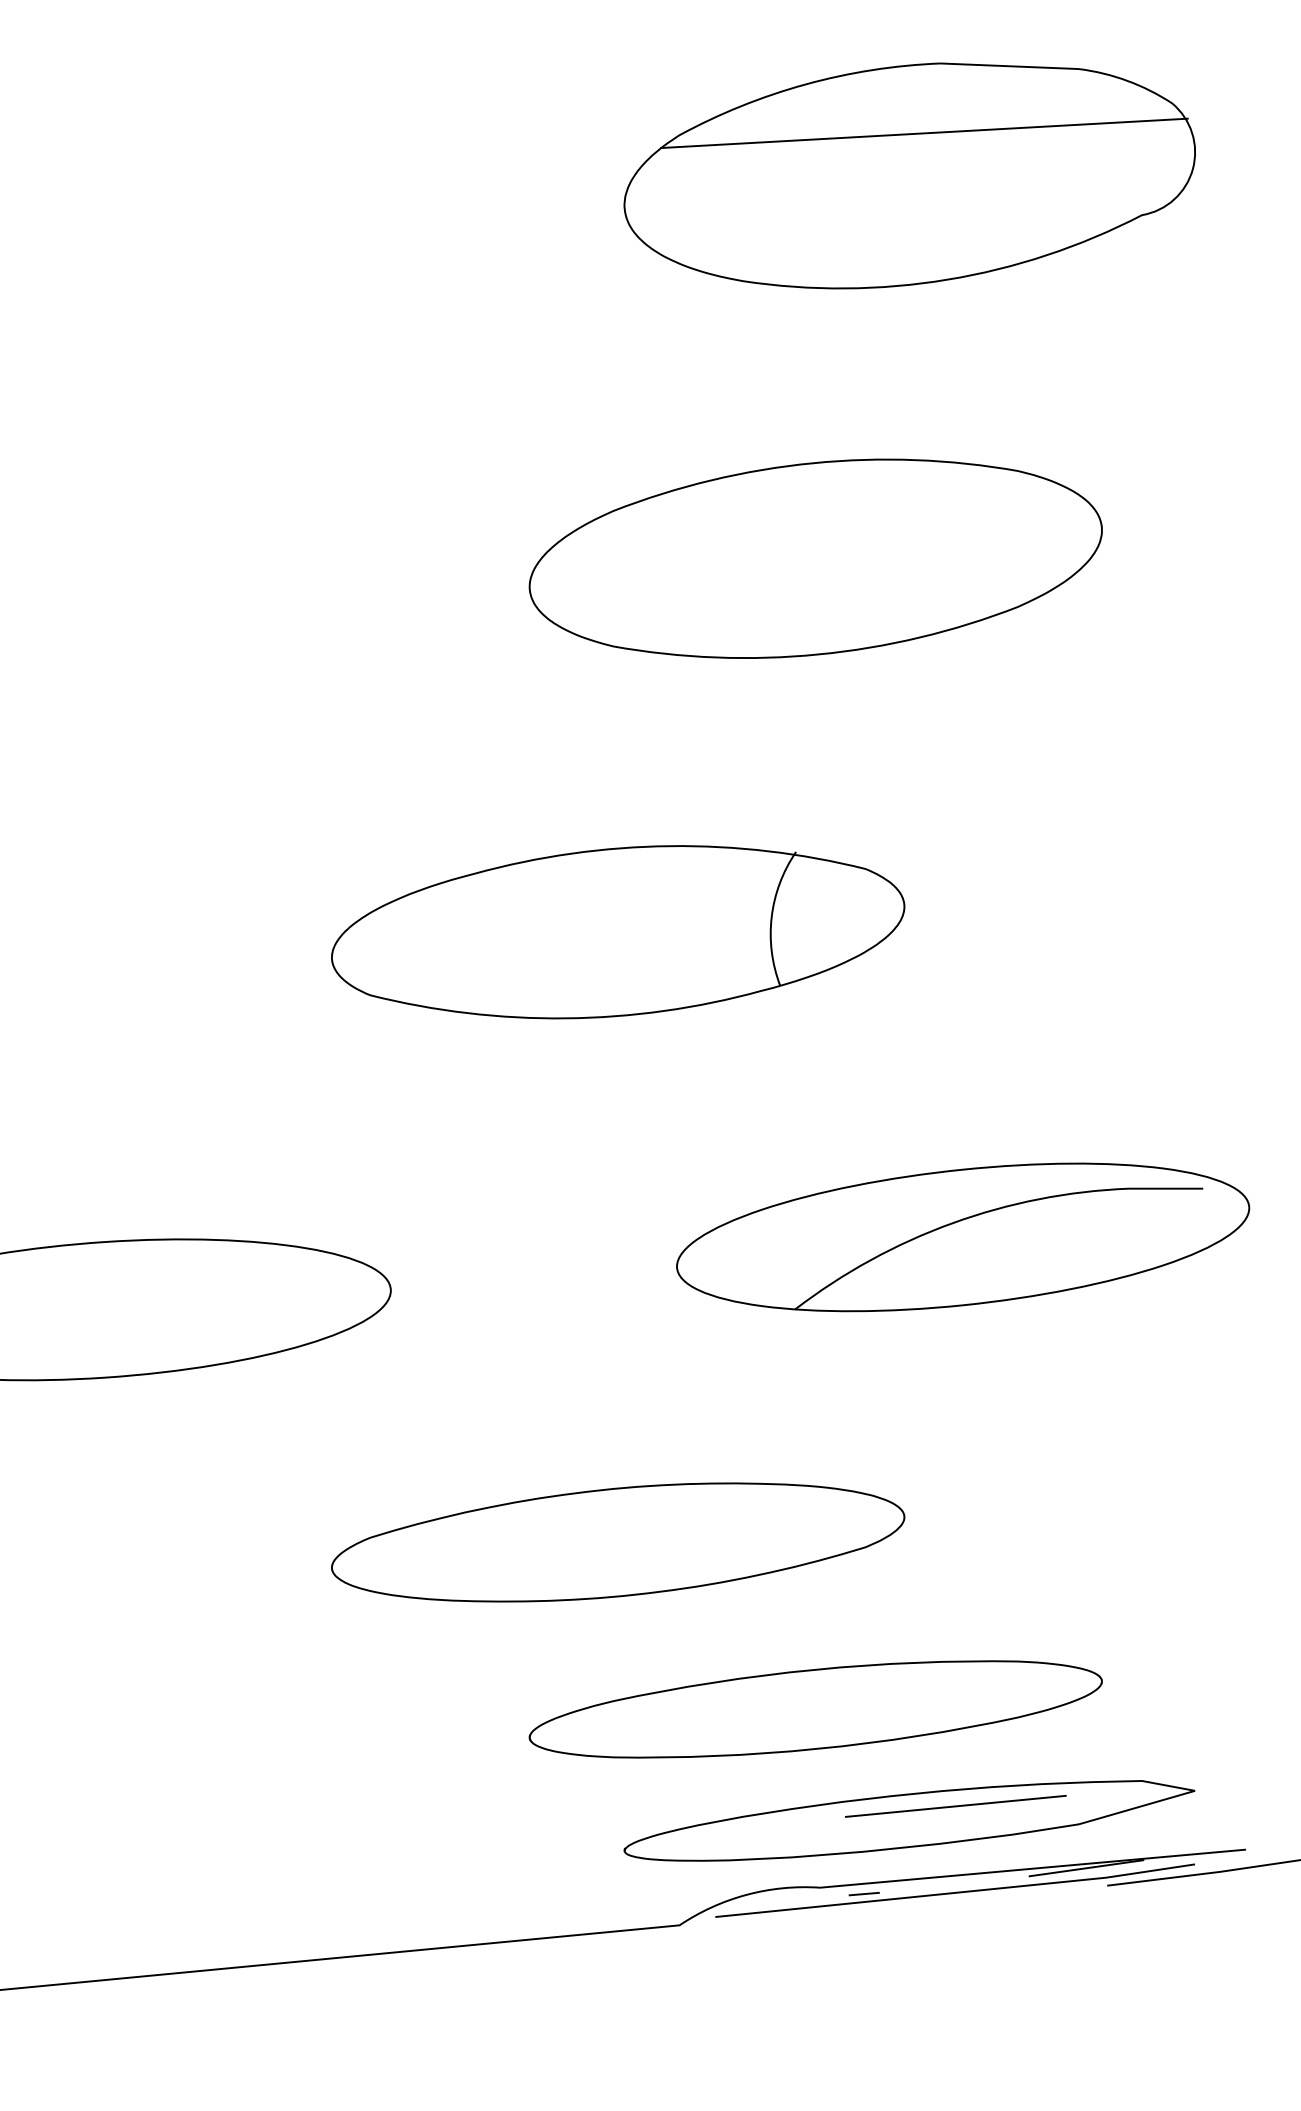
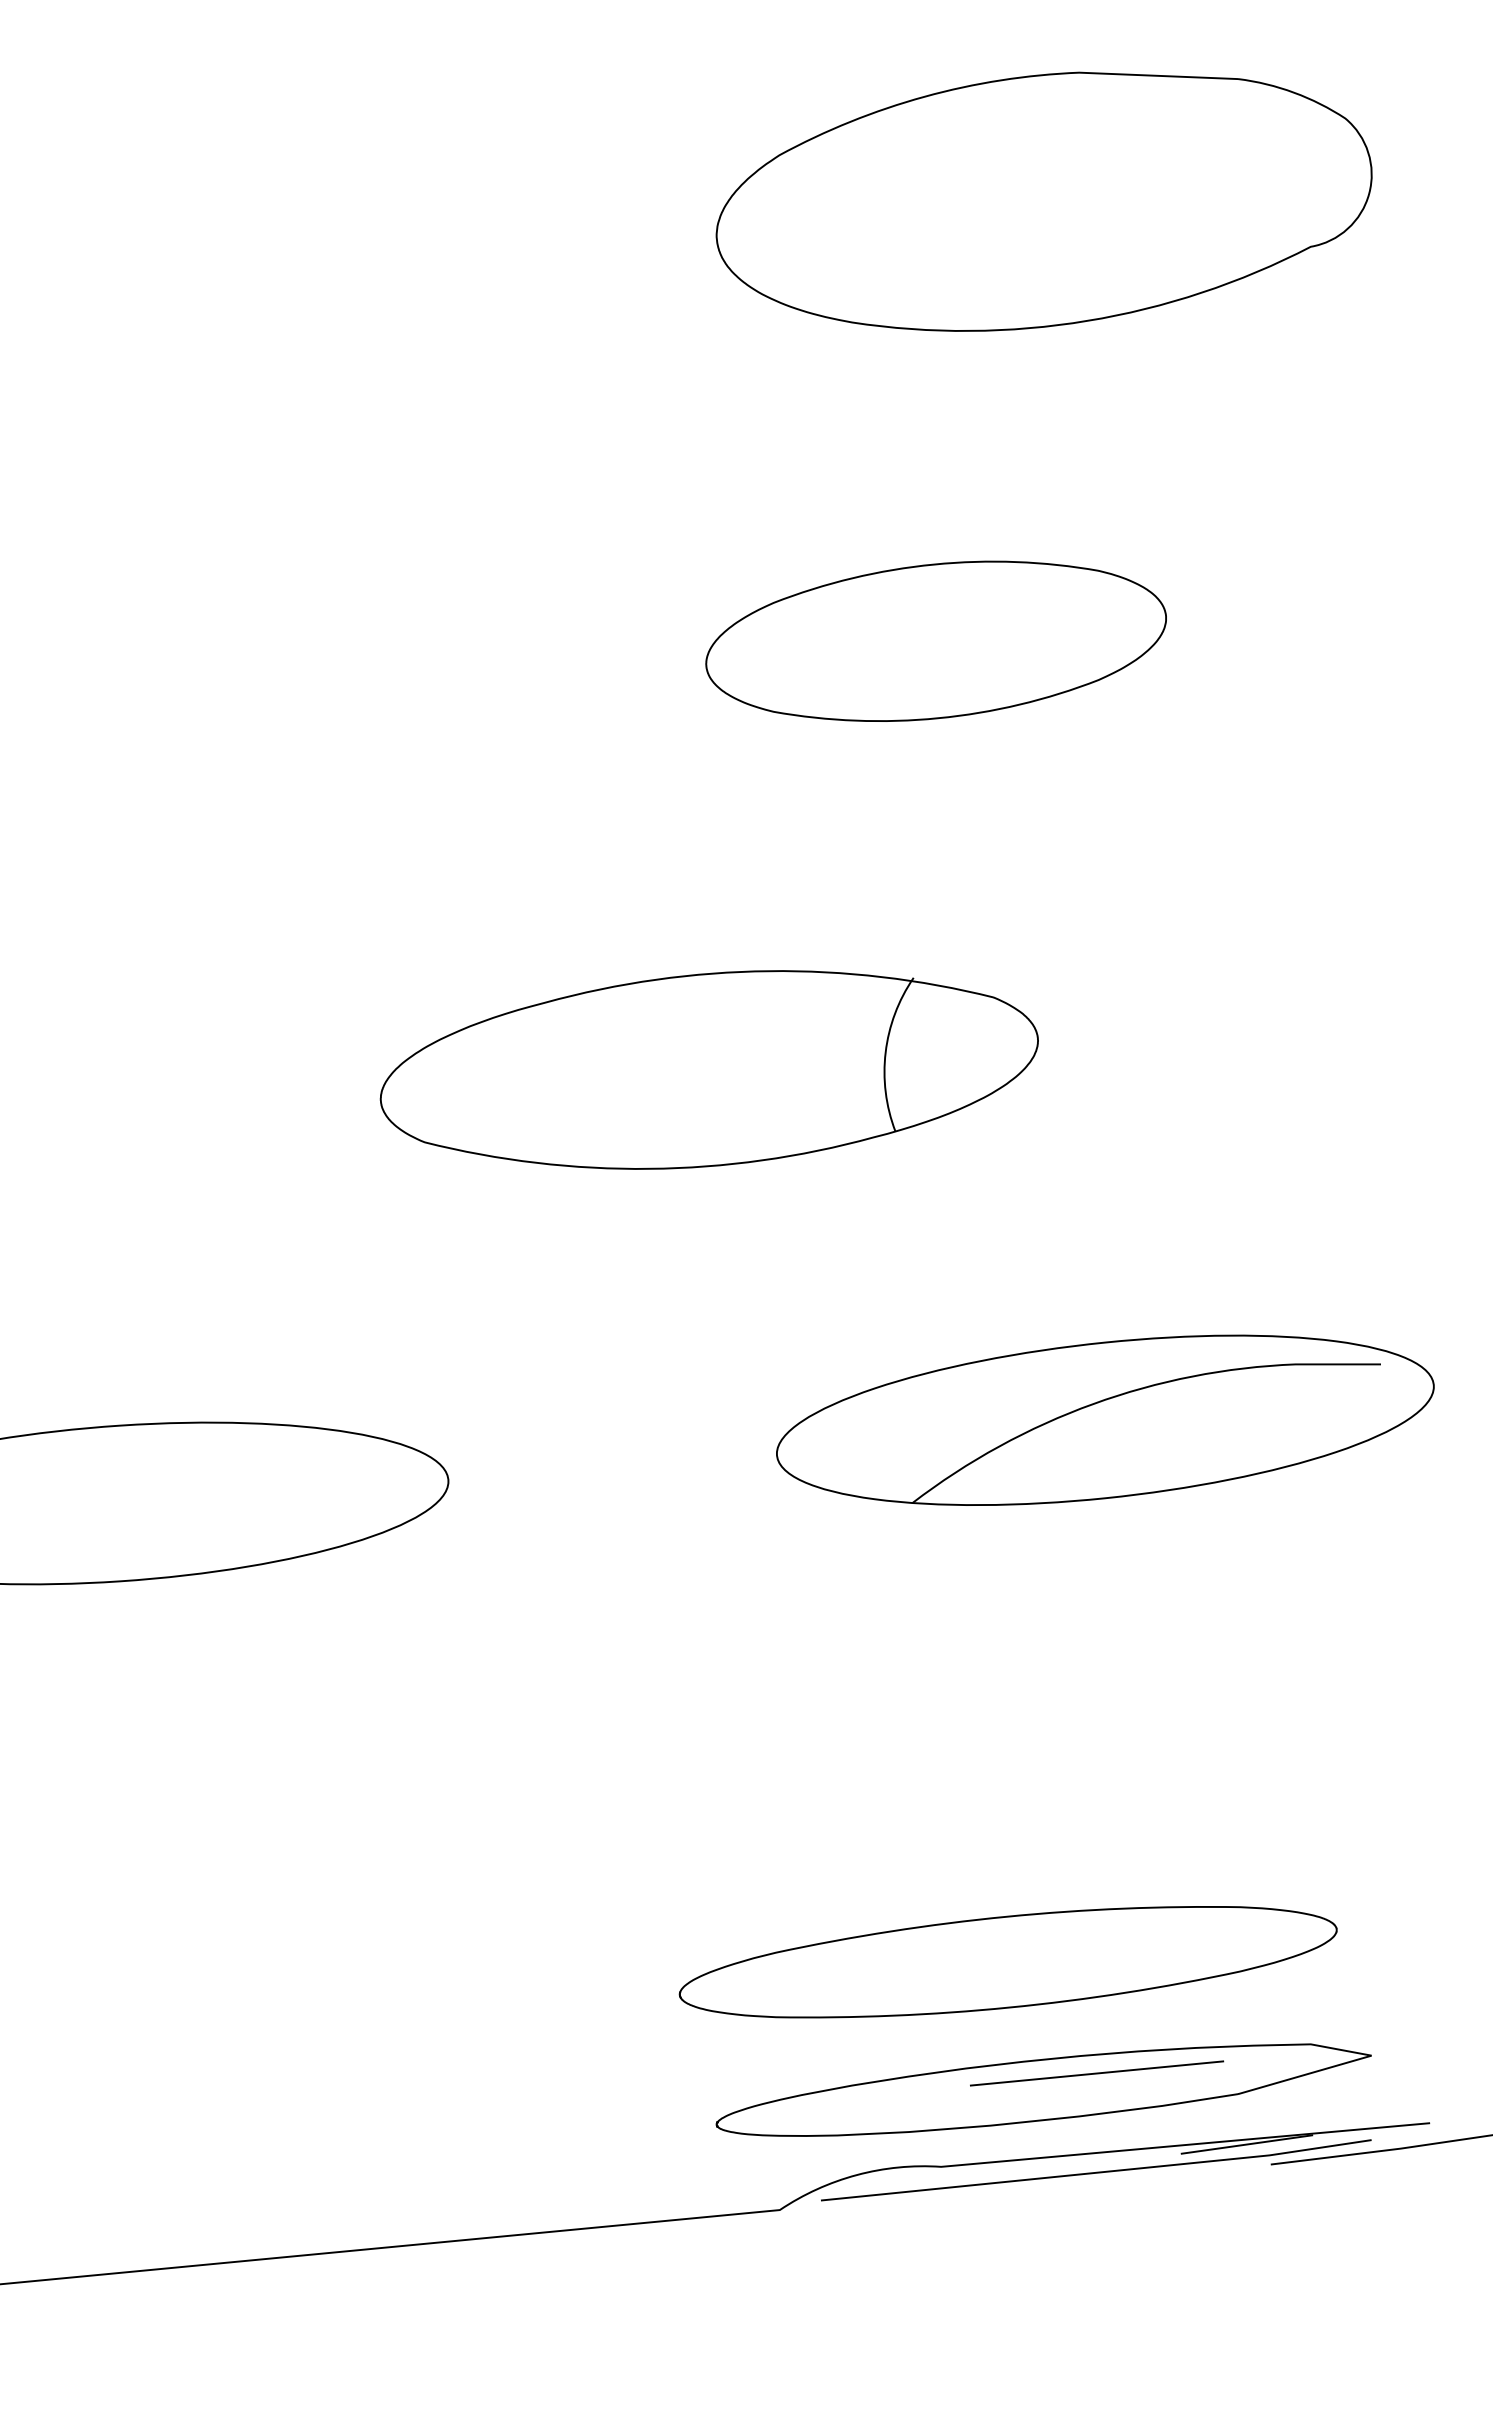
line: (924, 133) -> (1060, 152), removed
part: (815, 558) -> (935, 641), size x0.7
part: (617, 1542) -> (708, 1770), removed
part: (815, 1709) -> (1007, 1962), moved
line: (863, 1893) -> (991, 2173), removed

